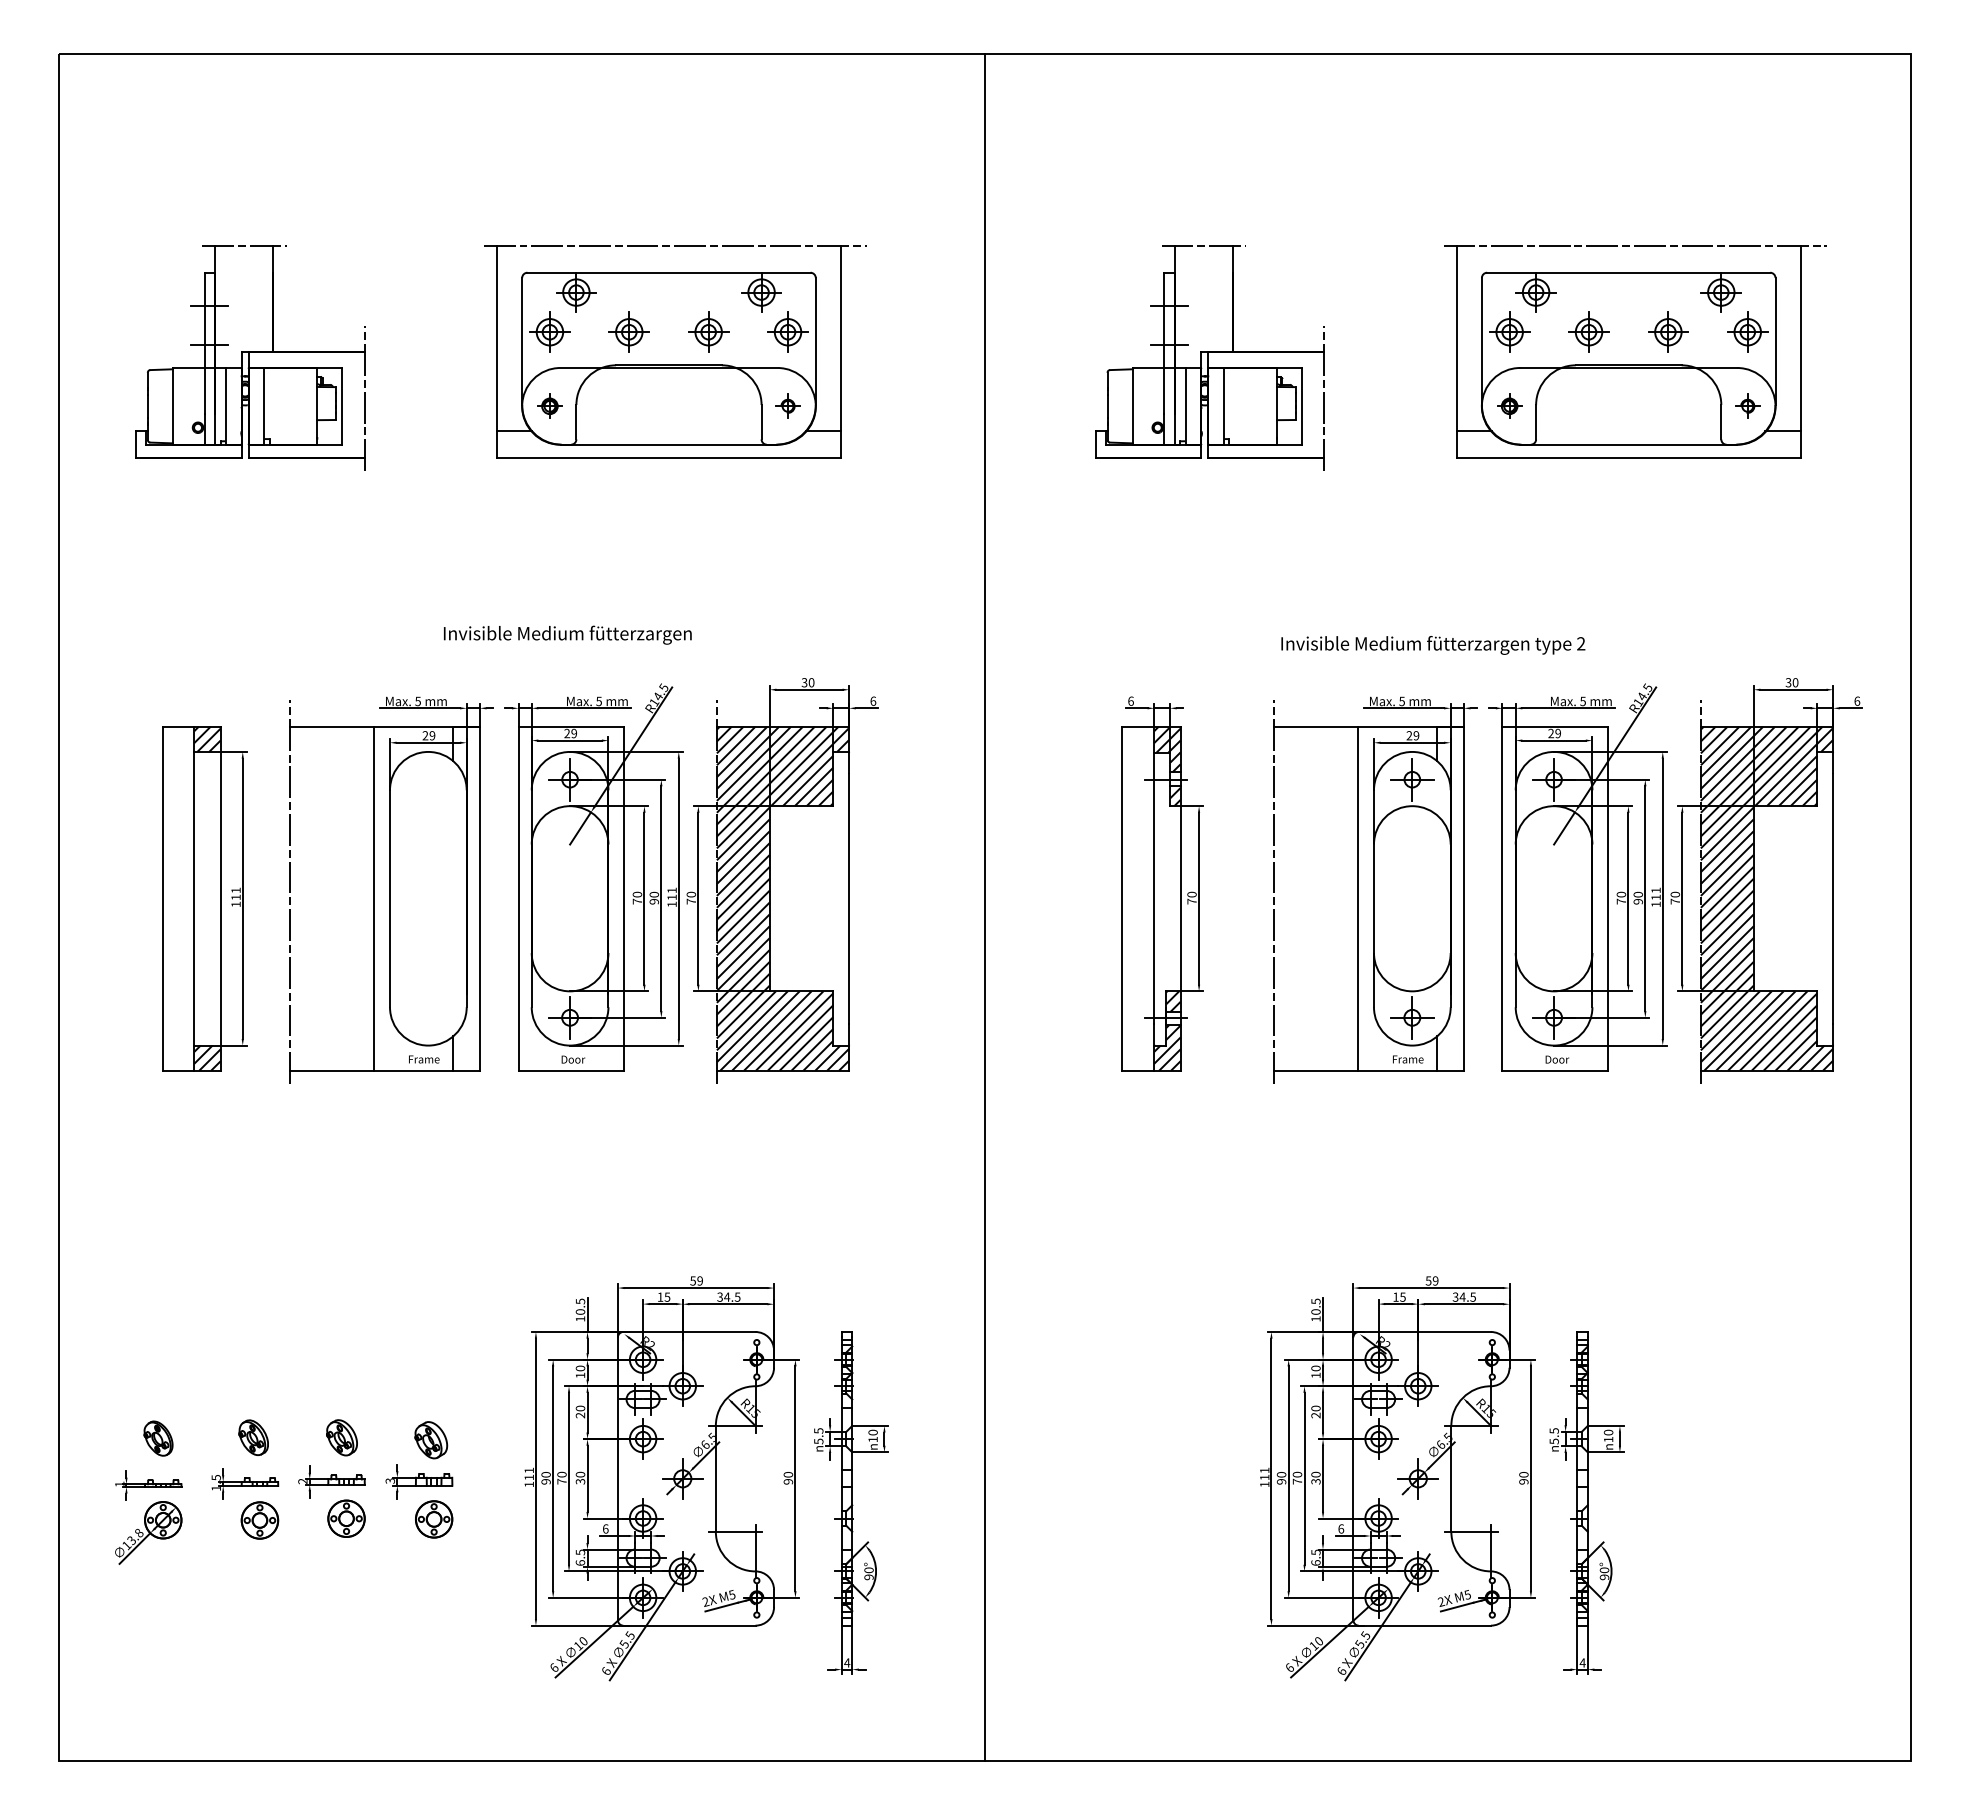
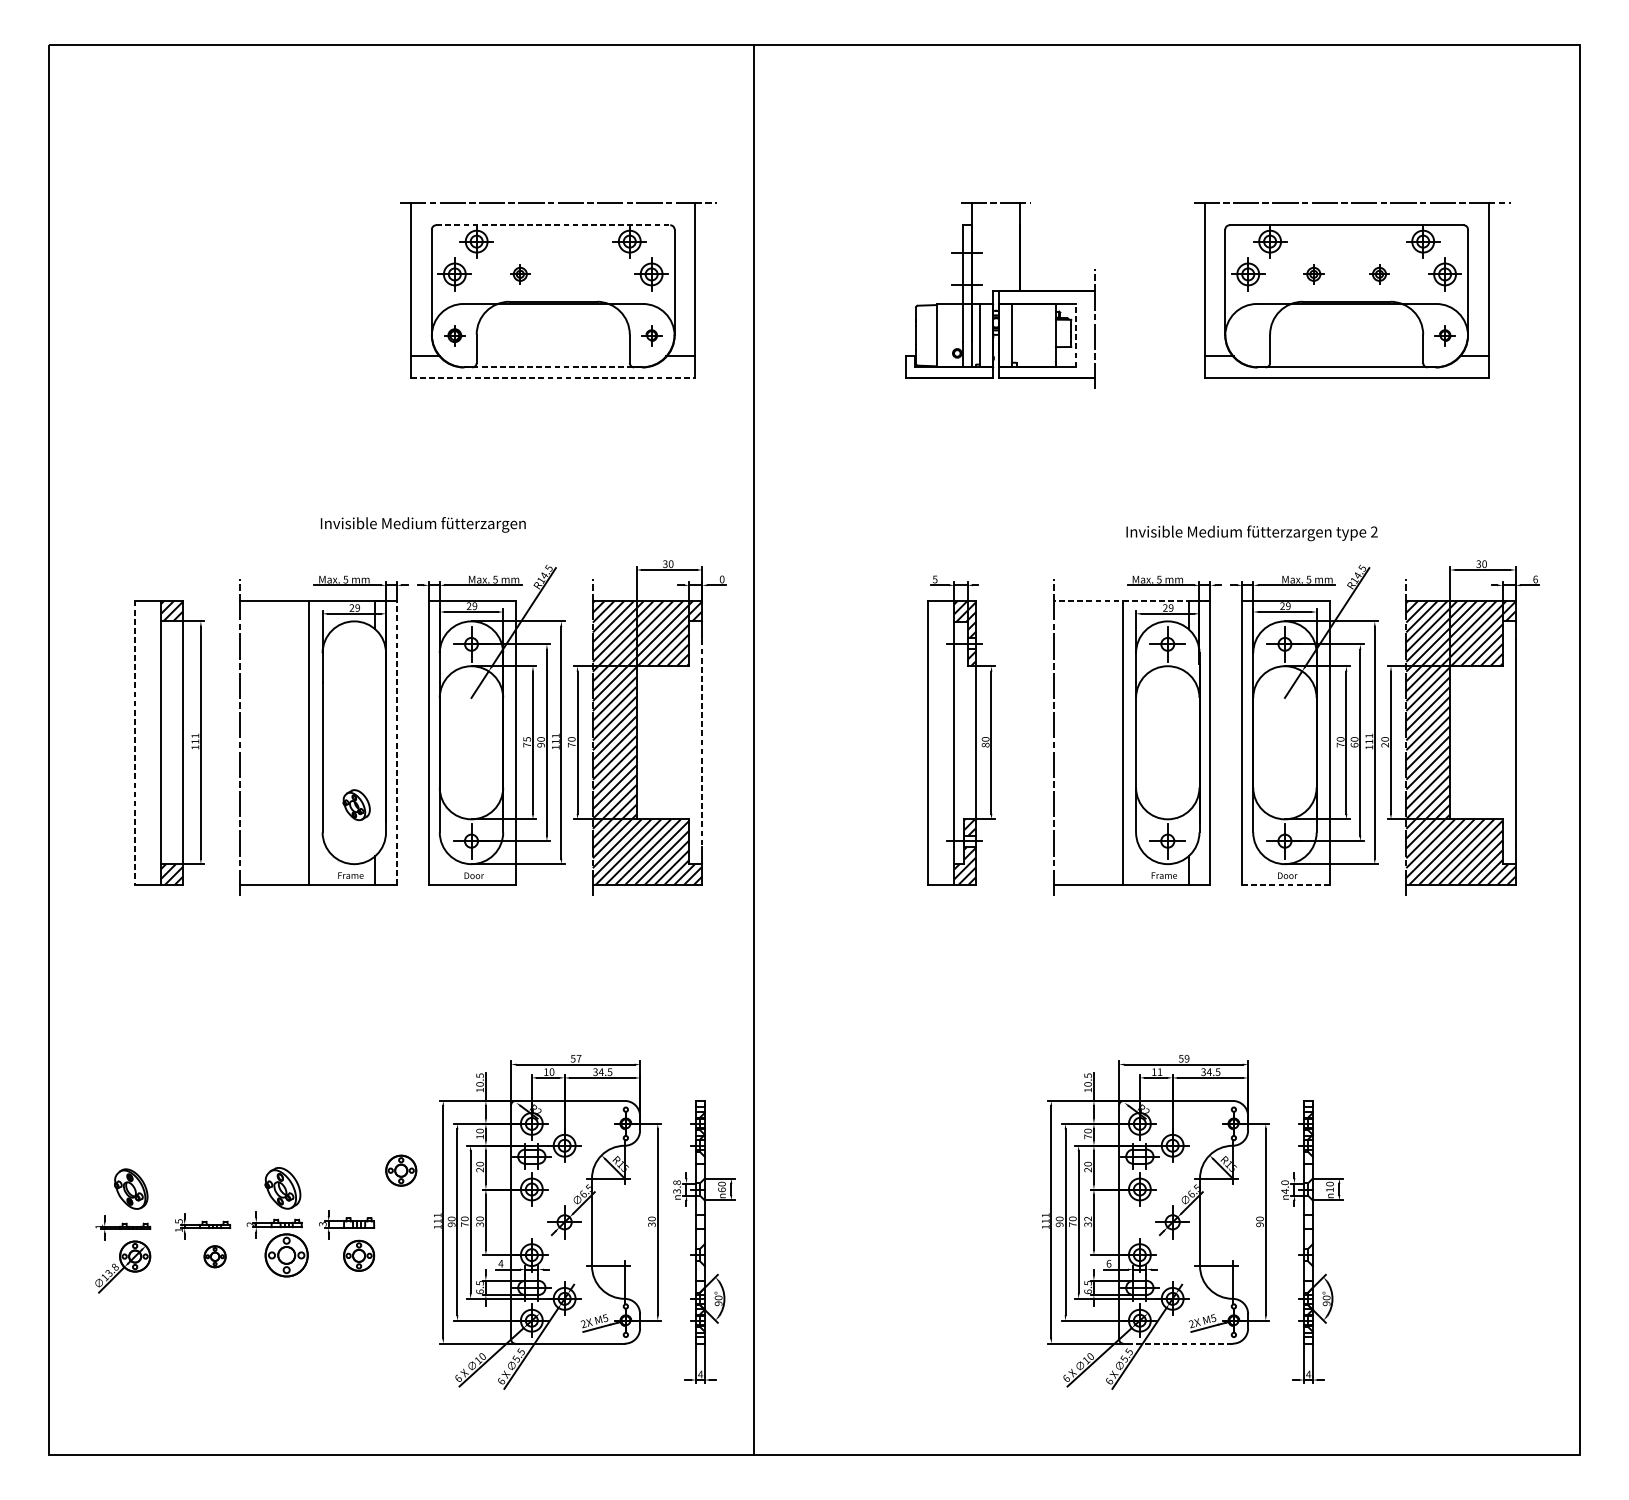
line: (668, 272) -> (552, 225), solid -> dashed
part: (628, 331) -> (519, 273), size x0.6
part: (708, 331) -> (585, 273), removed
part: (1588, 331) -> (1313, 273), size x0.6
part: (1668, 331) -> (1379, 273), size x0.6
part: (250, 357) -> (207, 295), removed
line: (1301, 405) -> (1076, 334), solid -> dashed
part: (1509, 405) -> (1248, 334), removed
line: (669, 444) -> (553, 367), solid -> dashed
line: (668, 457) -> (552, 377), solid -> dashed
text: (567, 634) -> (423, 524), moved
text: (1433, 645) -> (1252, 533), moved
text: (873, 700) -> (722, 578), 6 -> 0
text: (1130, 700) -> (934, 578), 6 -> 5
line: (1369, 726) -> (1132, 600), solid -> dashed
text: (637, 894) -> (527, 739), 70 -> 75
line: (162, 898) -> (134, 742), solid -> dashed
line: (479, 898) -> (396, 742), solid -> dashed
line: (849, 898) -> (702, 742), solid -> dashed
text: (1191, 901) -> (985, 745), 70 -> 80
text: (1637, 901) -> (1353, 745), 90 -> 60
text: (1674, 901) -> (1384, 745), 70 -> 20
line: (985, 907) -> (754, 750), moved
line: (1555, 1070) -> (1286, 884), solid -> dashed
text: (699, 1280) -> (578, 1058), 59 -> 57
text: (667, 1296) -> (552, 1071), 15 -> 10
text: (1402, 1296) -> (1159, 1071), 15 -> 11
text: (1315, 1375) -> (1087, 1136), 10 -> 70
part: (485, 1416) -> (401, 1170), added
text: (818, 1435) -> (676, 1186), 5.5 -> 3.8
text: (1553, 1436) -> (1284, 1187), 5.5 -> 4.0
part: (253, 1437) -> (209, 1188), removed
part: (341, 1437) -> (282, 1188), size x1.4
part: (158, 1438) -> (131, 1188), size x1.4
text: (872, 1439) -> (721, 1189), 10 -> 60
part: (431, 1440) -> (356, 805), moved
text: (1315, 1474) -> (1087, 1218), 30 -> 32
text: (788, 1481) -> (652, 1224), 90 -> 30
part: (346, 1518) -> (286, 1255), size x1.4
part: (259, 1520) -> (214, 1256), size x0.7
text: (605, 1528) -> (500, 1263), 6 -> 4
line: (1424, 1625) -> (1177, 1343), solid -> dashed

